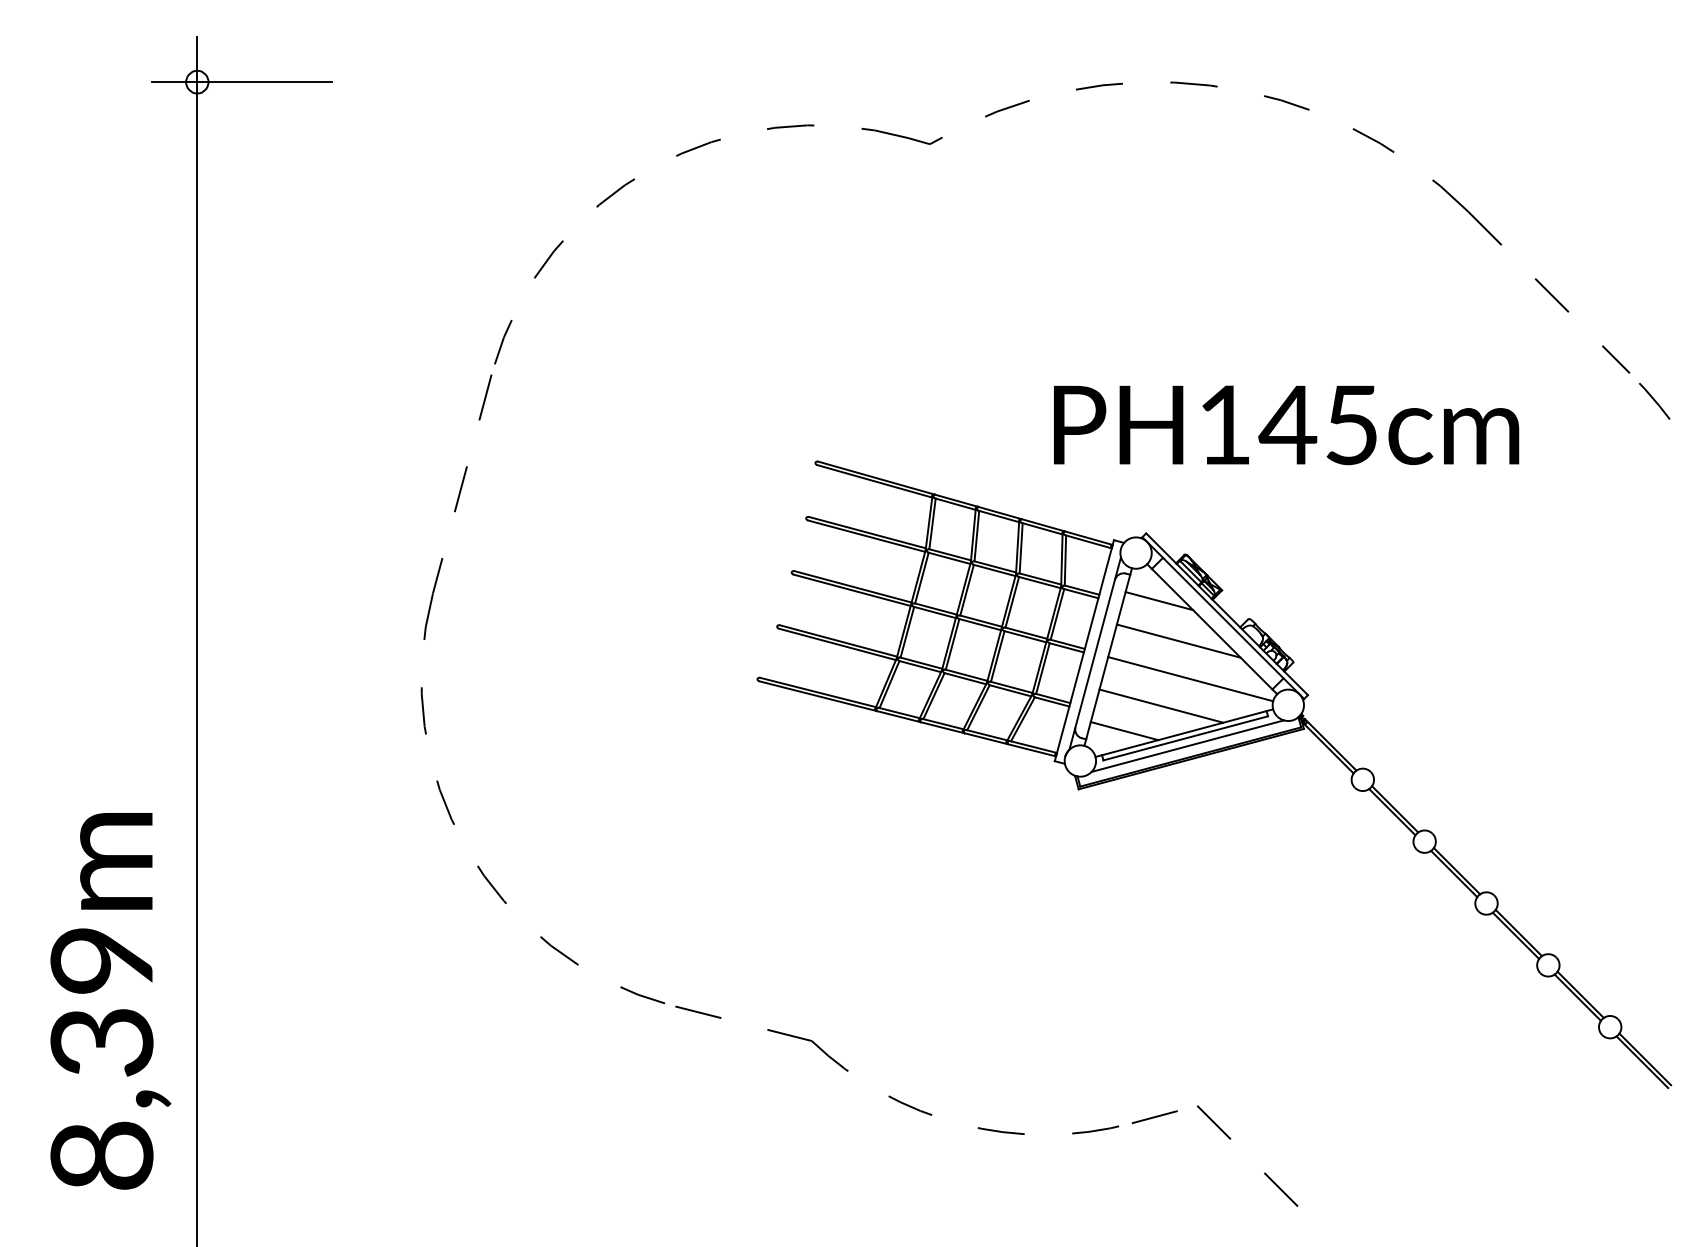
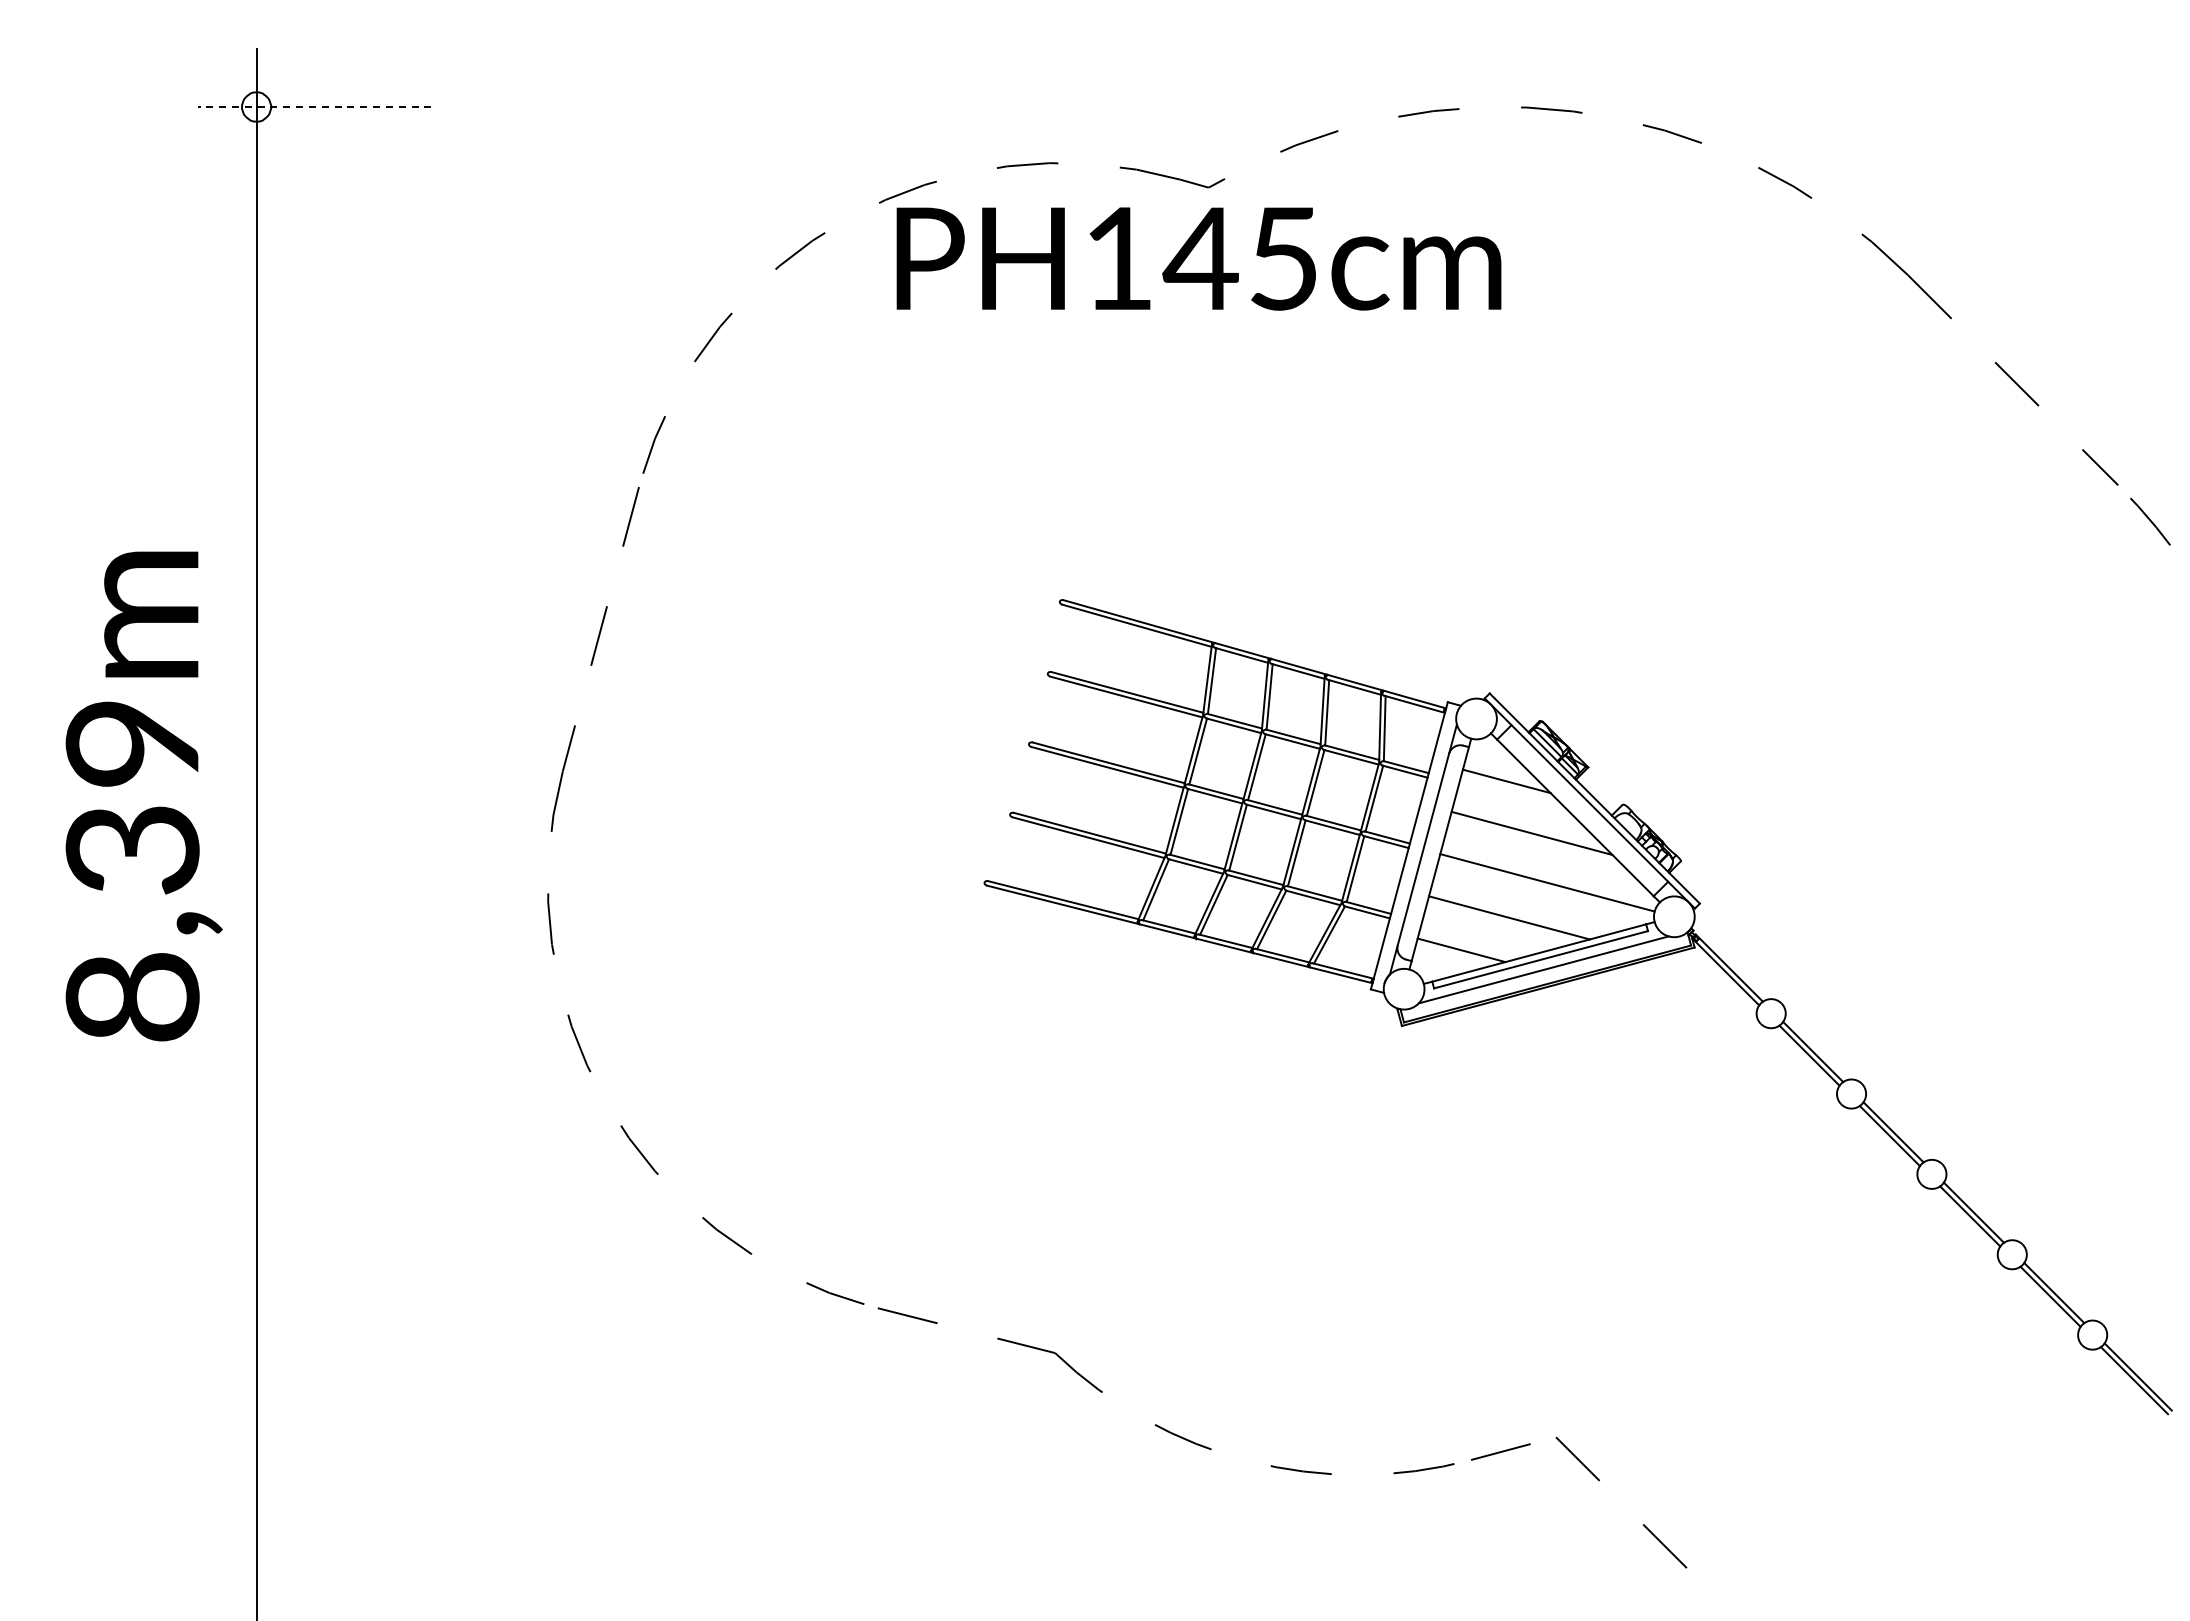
line: (241, 82) -> (314, 107), solid -> dashed
text: (1286, 424) -> (1198, 258), moved
text: (110, 1001) -> (143, 796), moved

